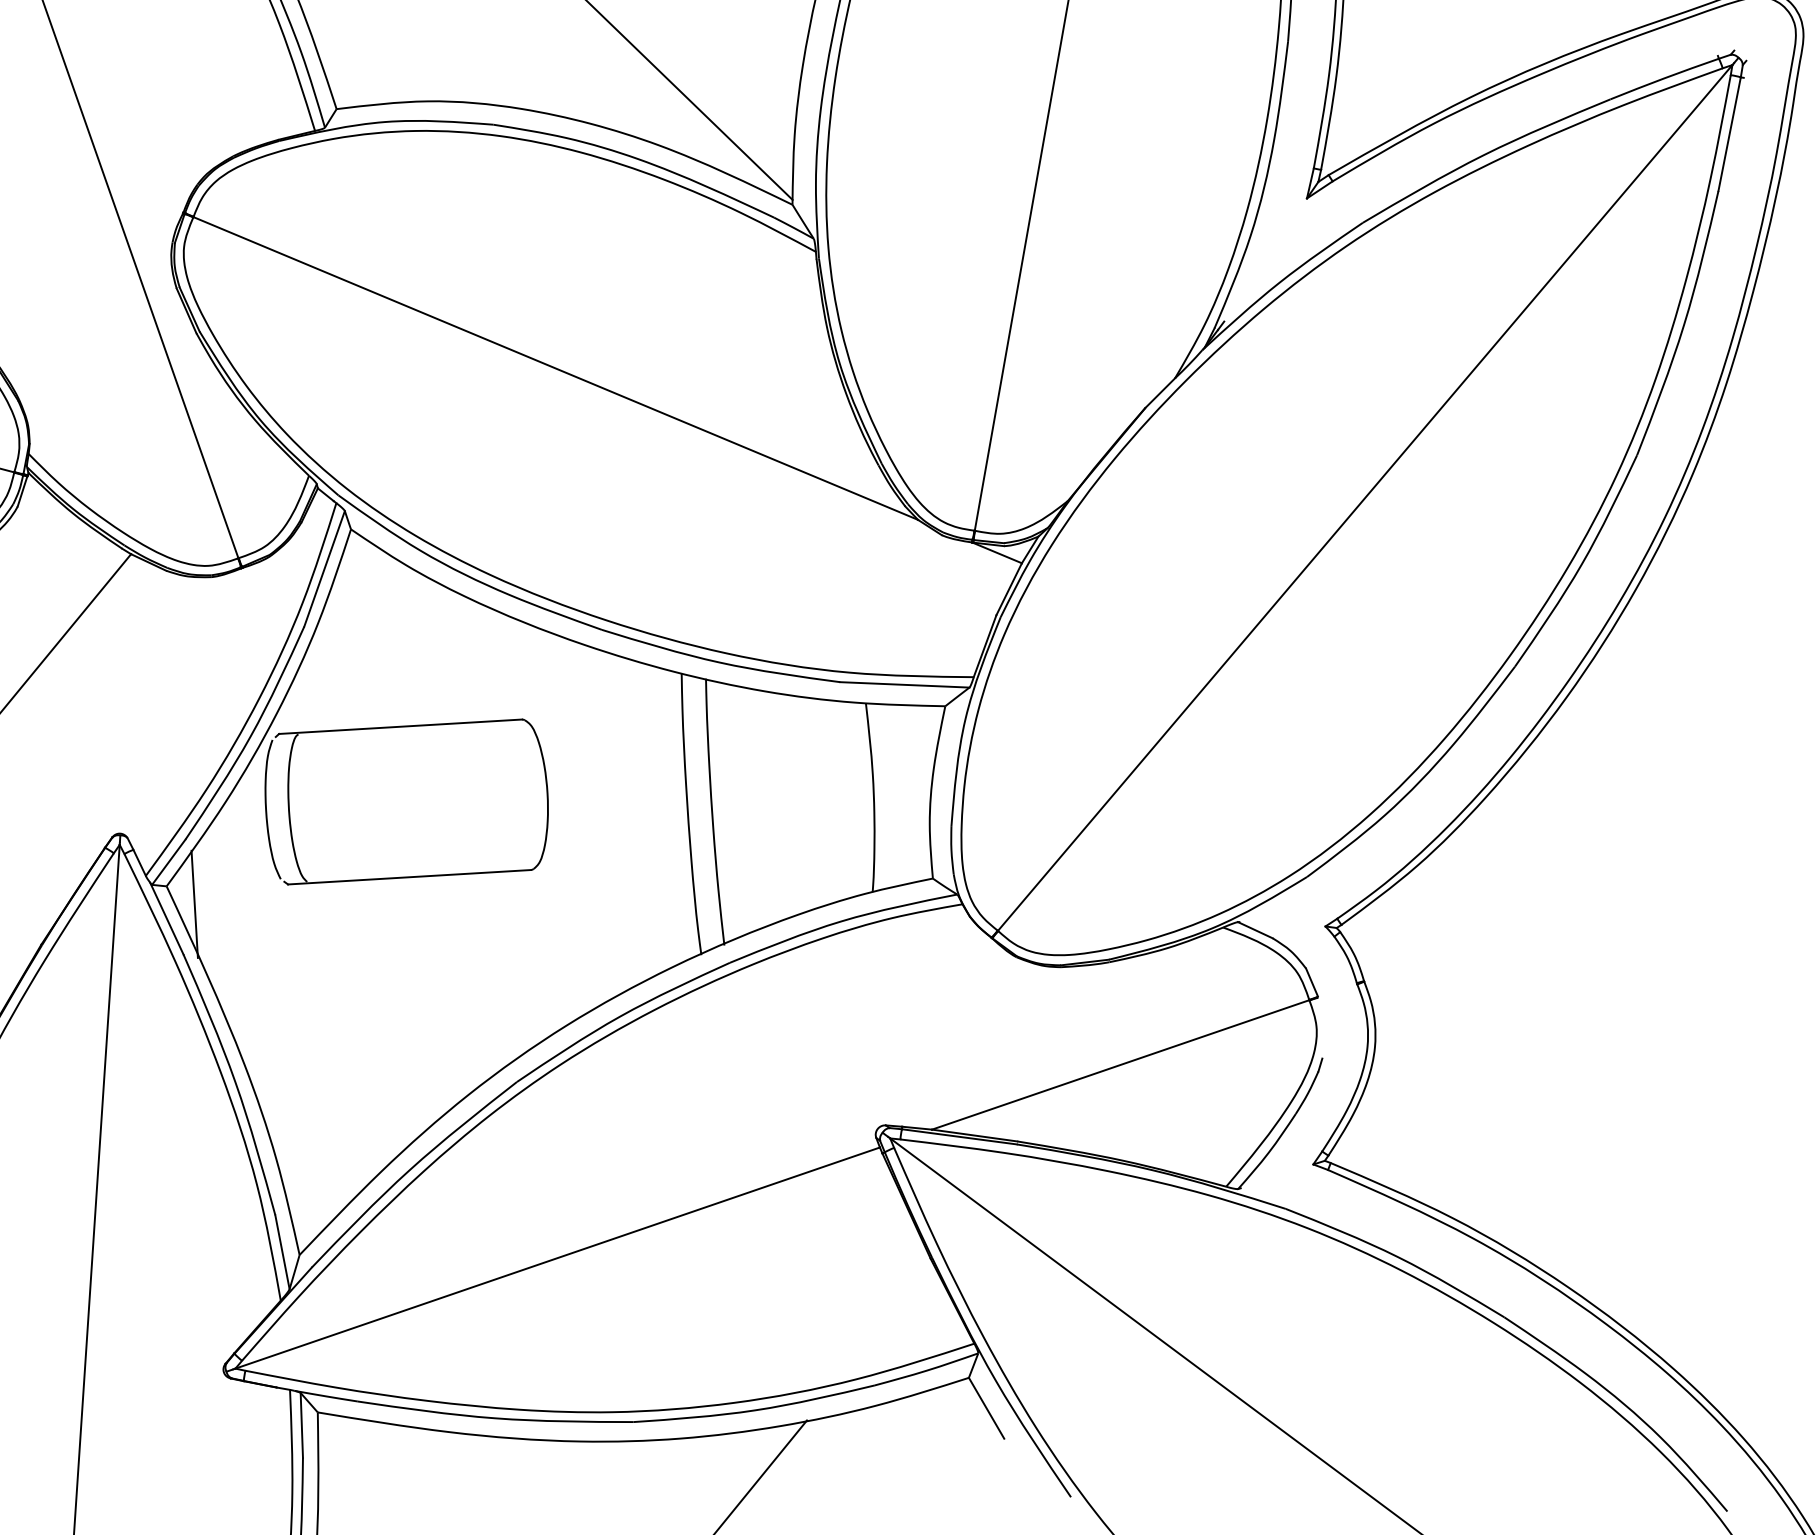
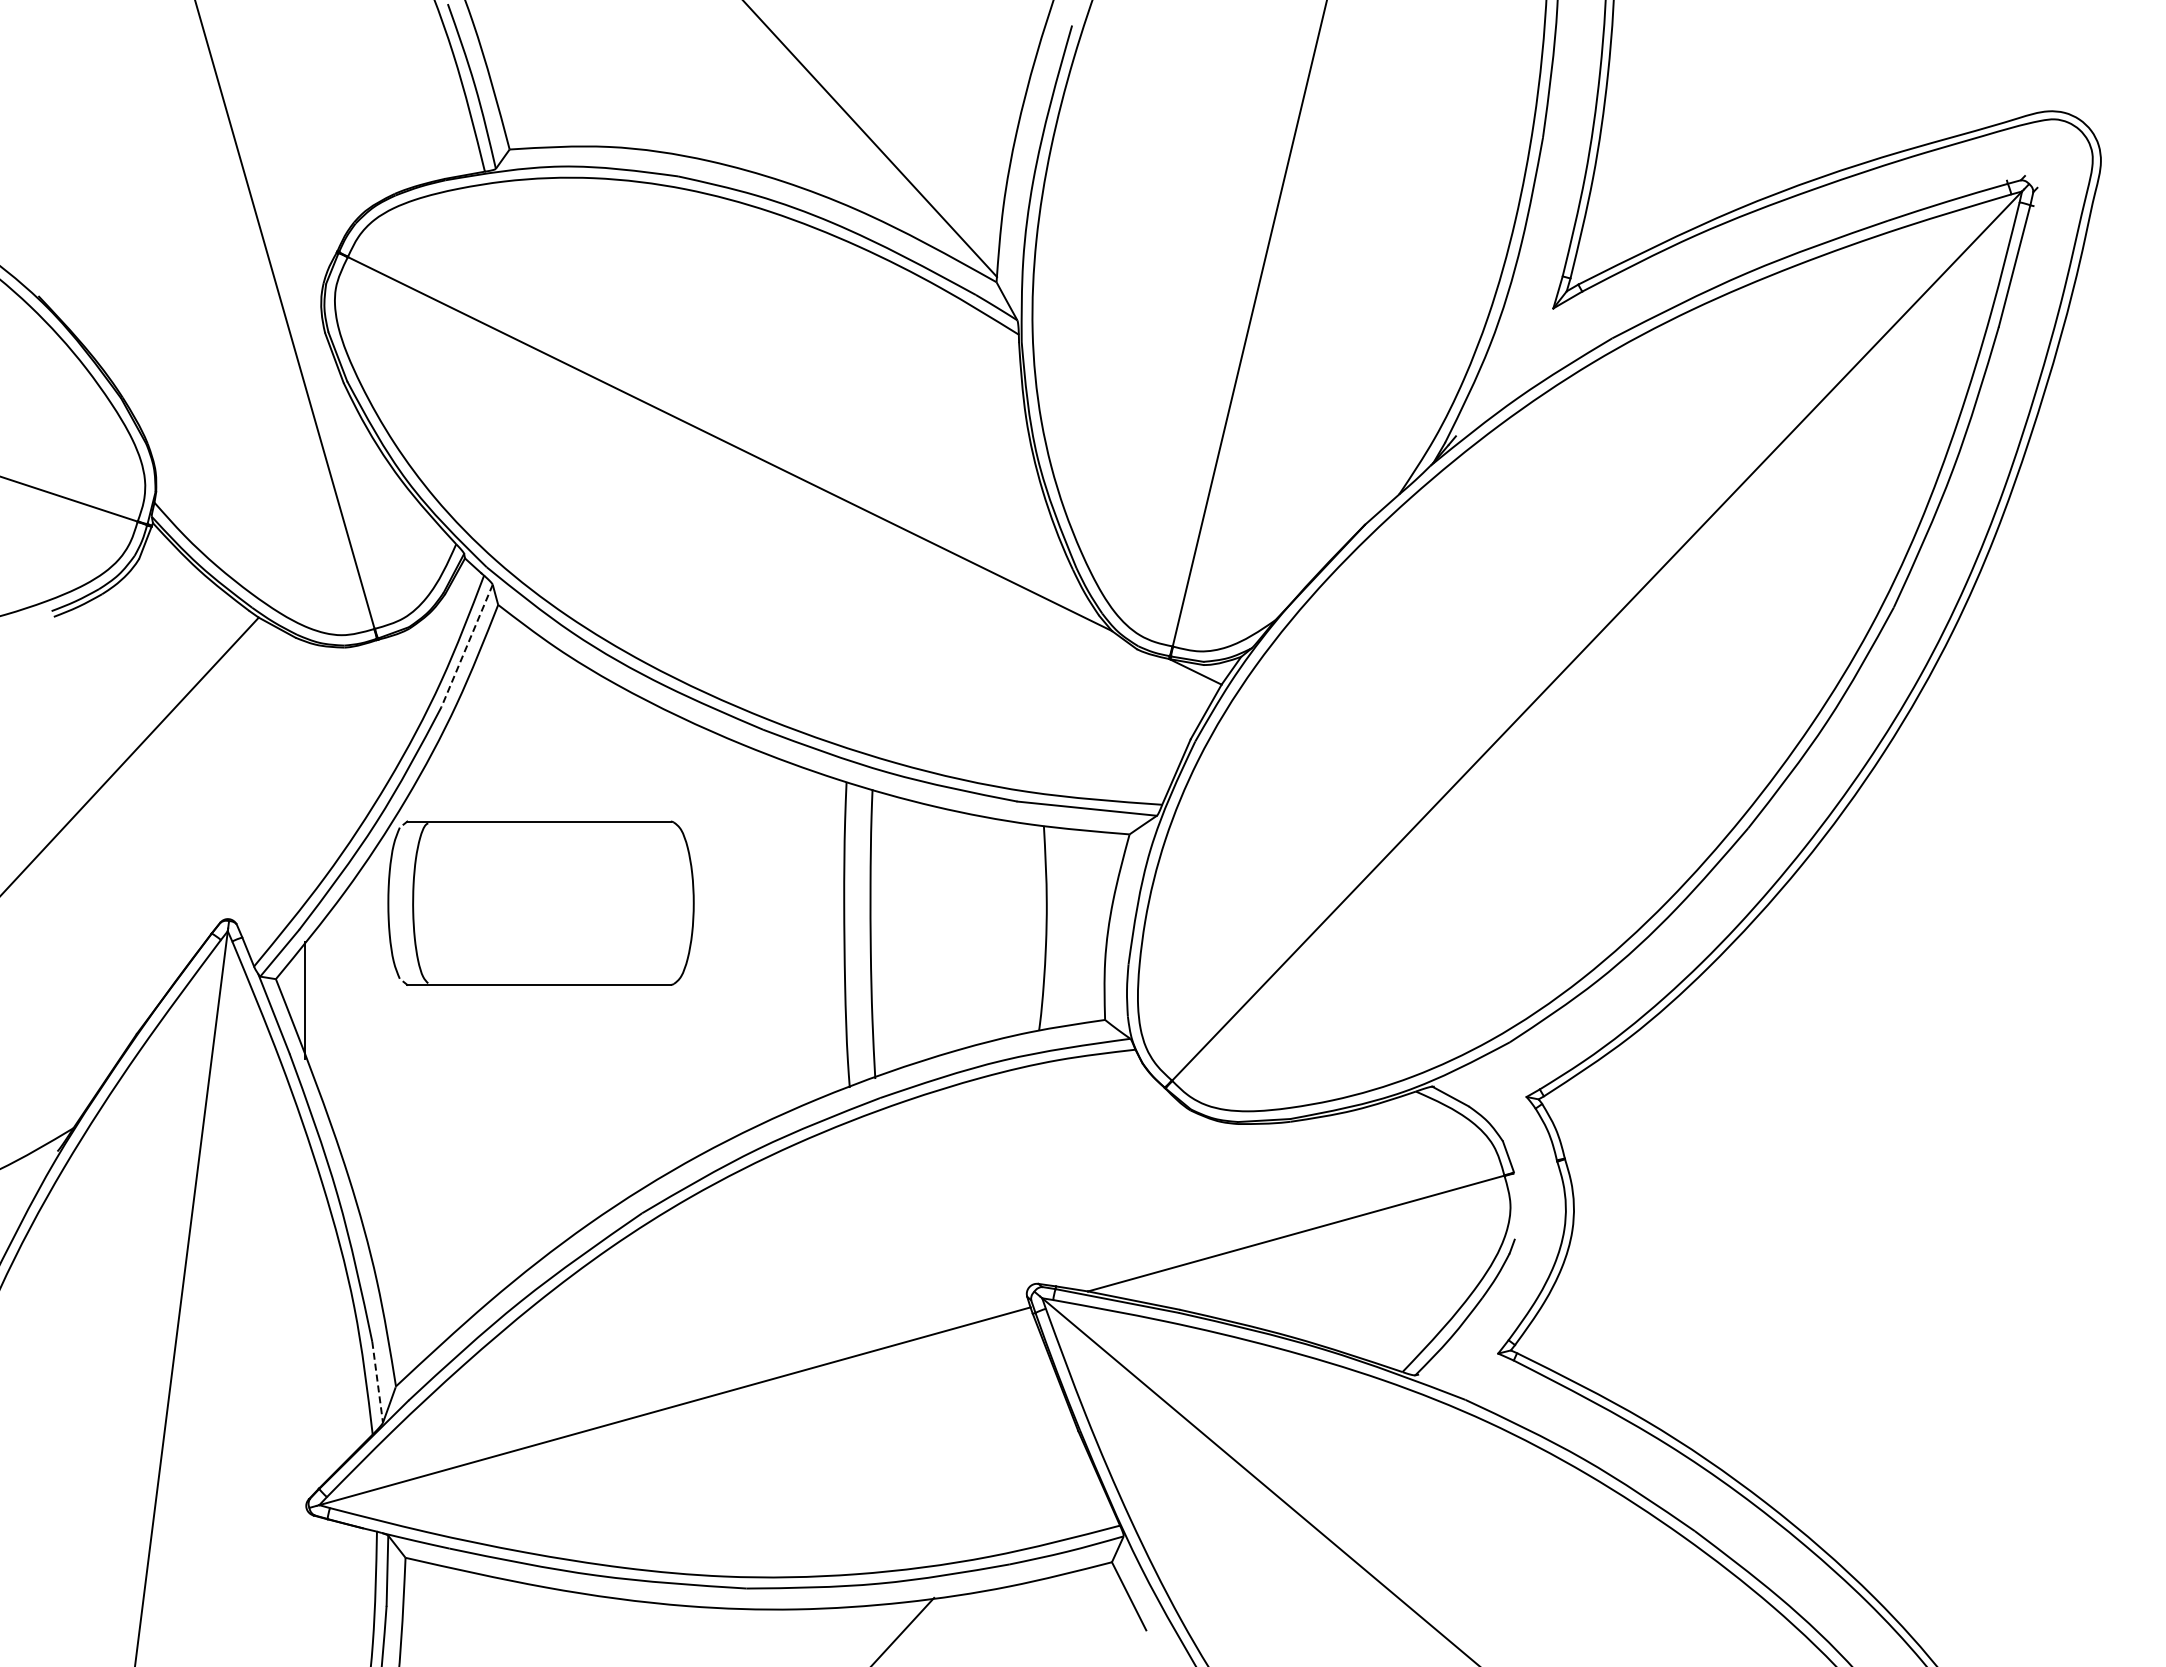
line: (324, 569) -> (466, 646), solid -> dashed
line: (282, 1252) -> (377, 1382), solid -> dashed

